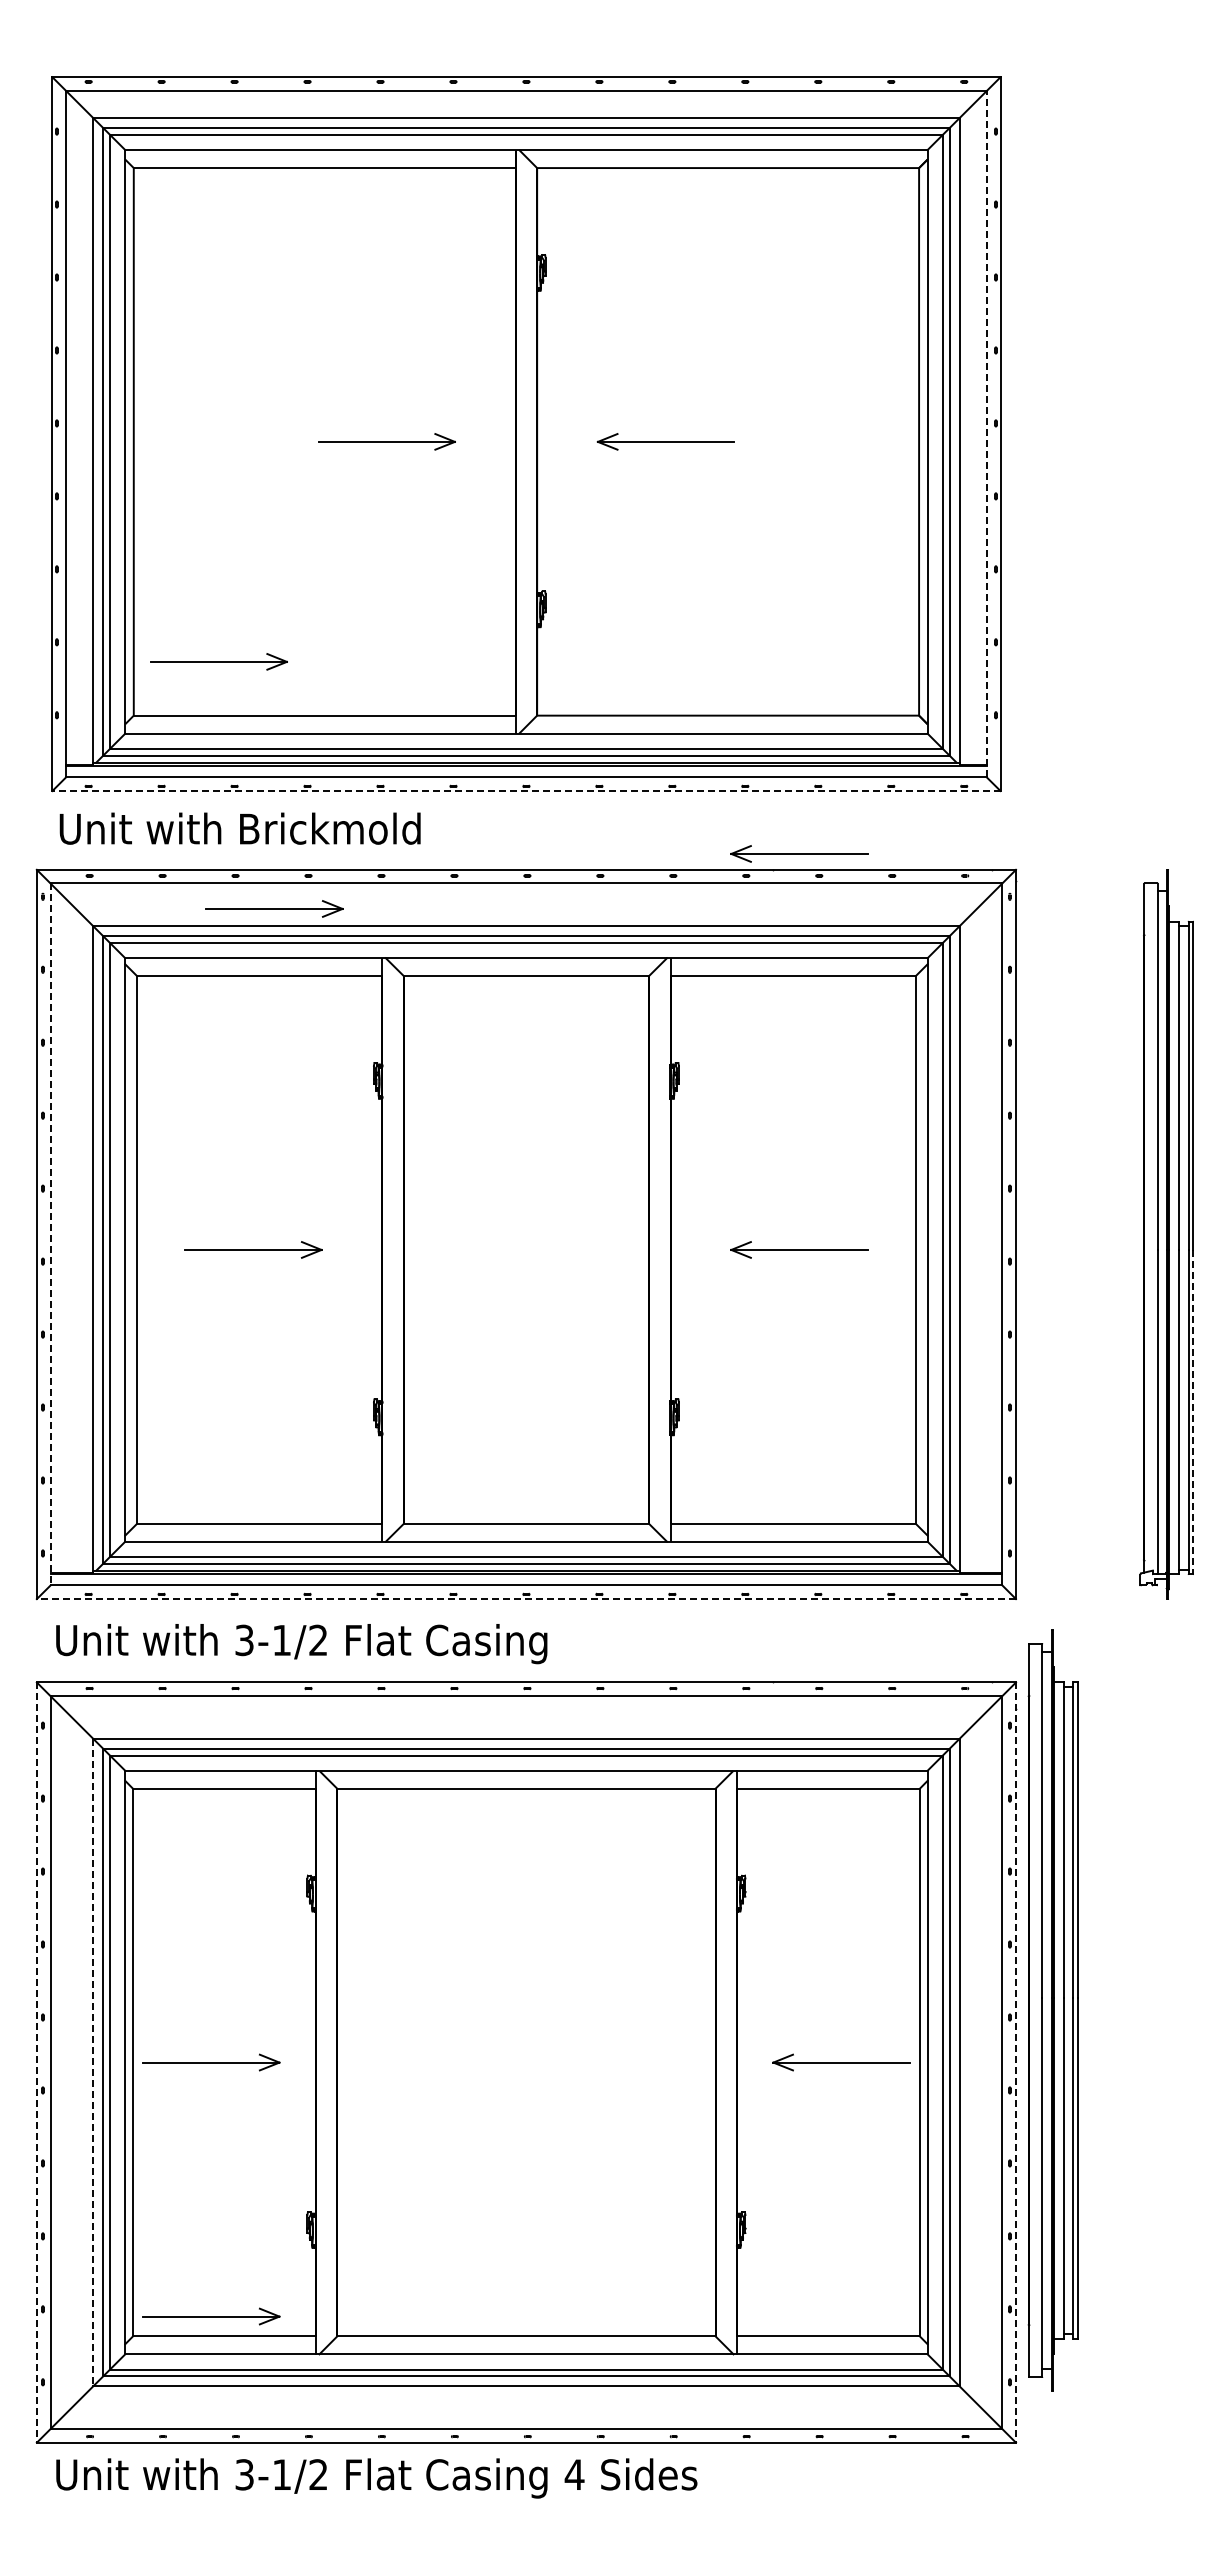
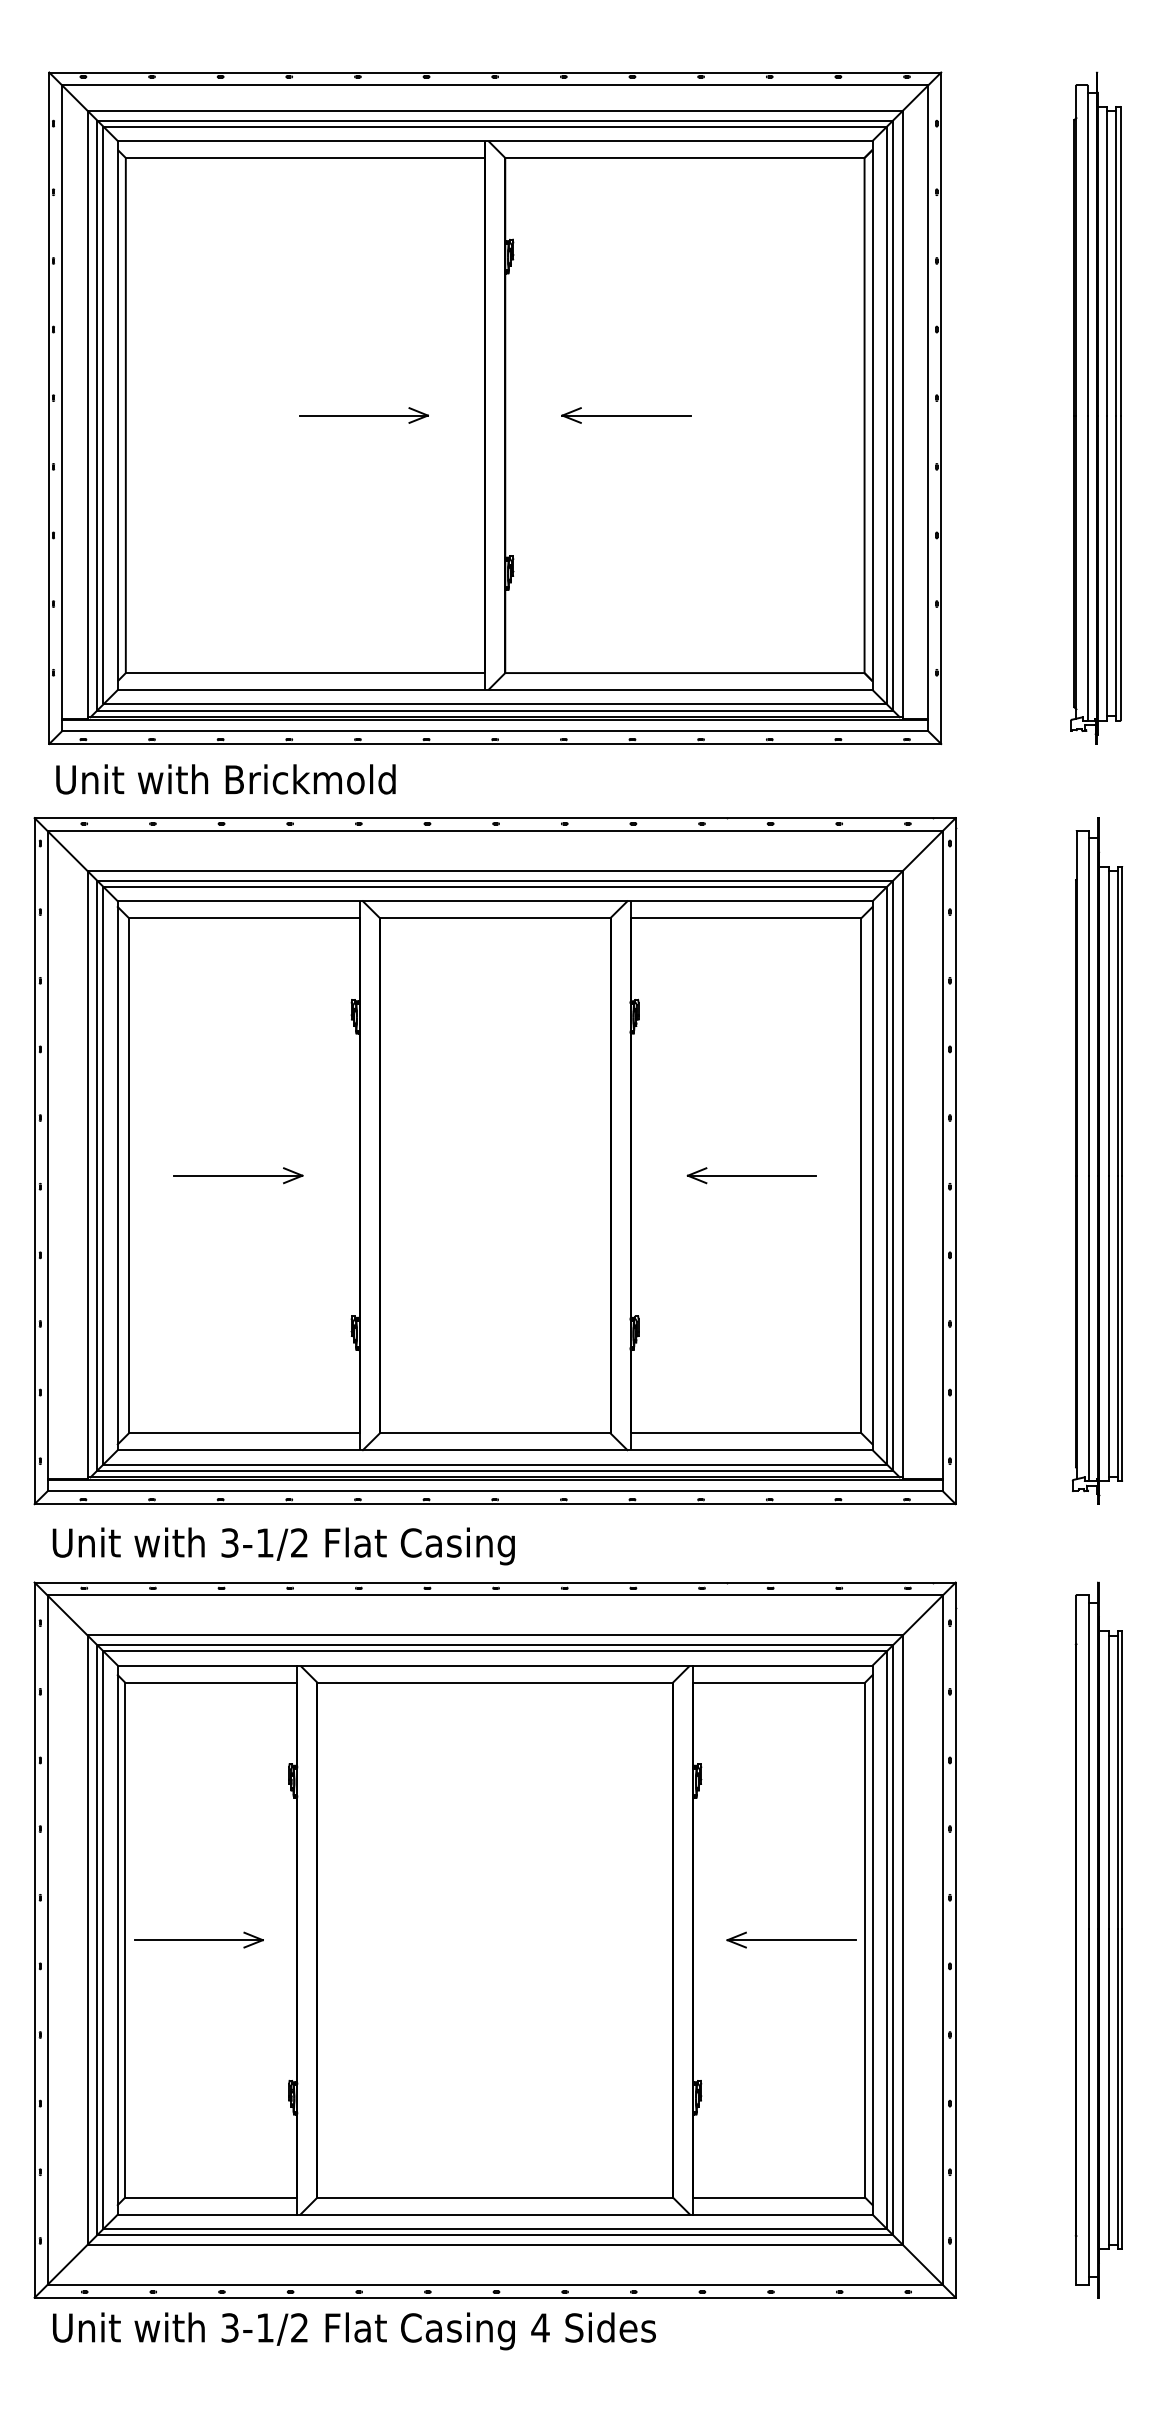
line: (986, 433) -> (927, 407), dashed -> solid
part: (1164, 433) -> (1095, 407), added
part: (218, 661) -> (205, 622), removed
line: (526, 791) -> (495, 744), dashed -> solid
part: (799, 853) -> (752, 802), removed
part: (274, 908) -> (258, 854), removed
line: (50, 1234) -> (47, 1161), dashed -> solid
line: (1193, 1412) -> (1122, 1328), dashed -> solid
line: (526, 1599) -> (495, 1504), dashed -> solid
part: (1052, 2010) -> (1098, 1940), moved
line: (93, 2062) -> (87, 1940), dashed -> solid
line: (36, 2063) -> (34, 1941), dashed -> solid
line: (1016, 2063) -> (956, 1941), dashed -> solid
part: (211, 2316) -> (198, 2179), removed

